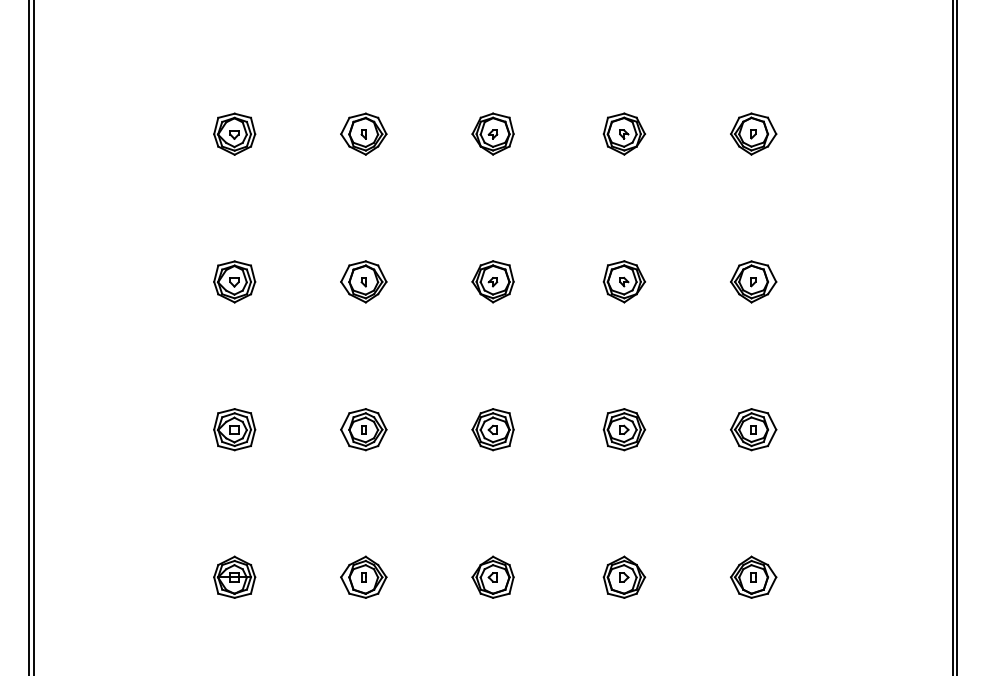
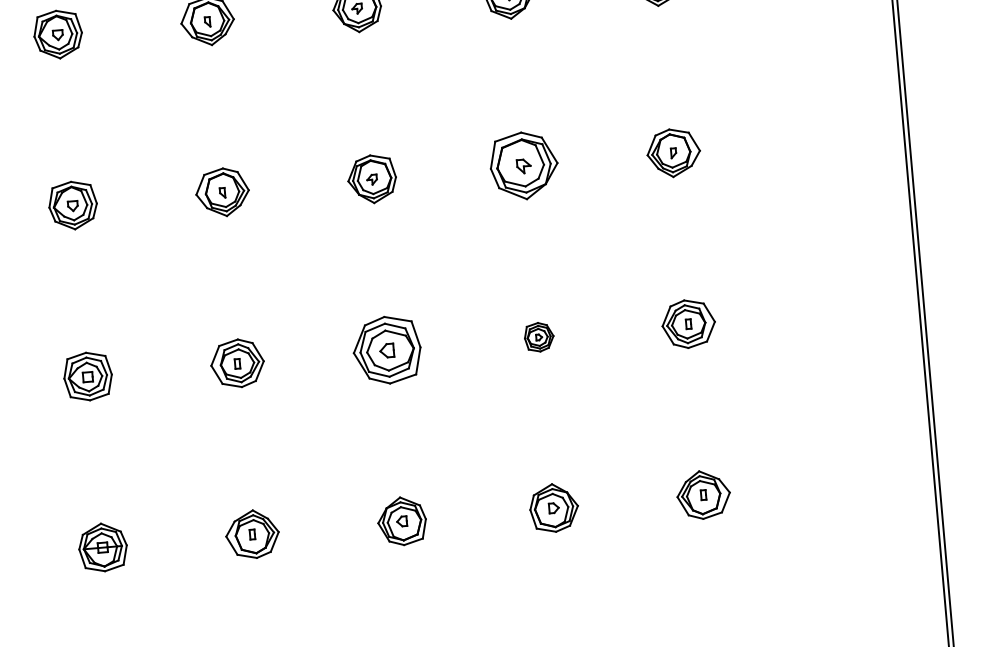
part: (624, 281) -> (524, 165), size x1.4
part: (492, 429) -> (386, 350), size x1.4
part: (624, 429) -> (539, 336), size x0.6

